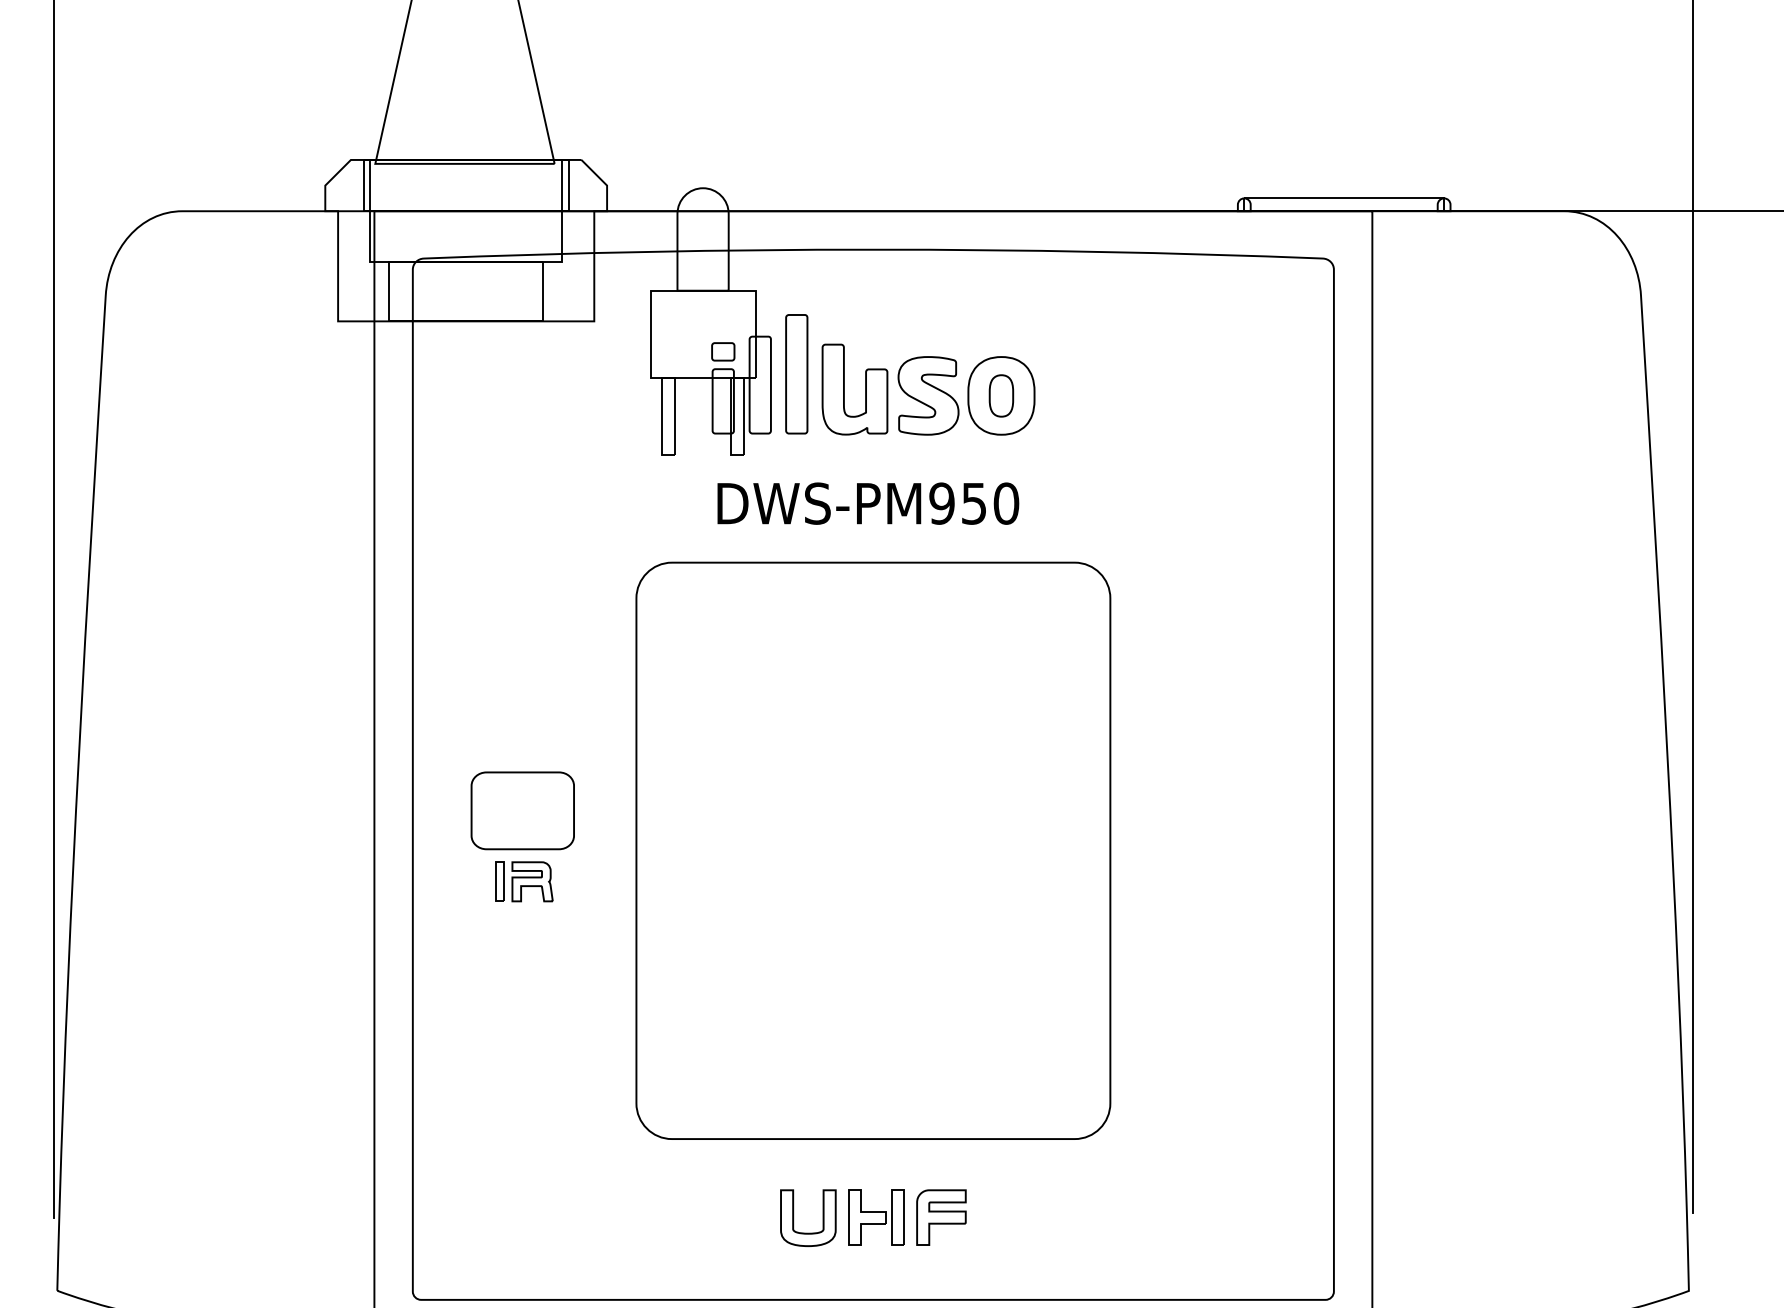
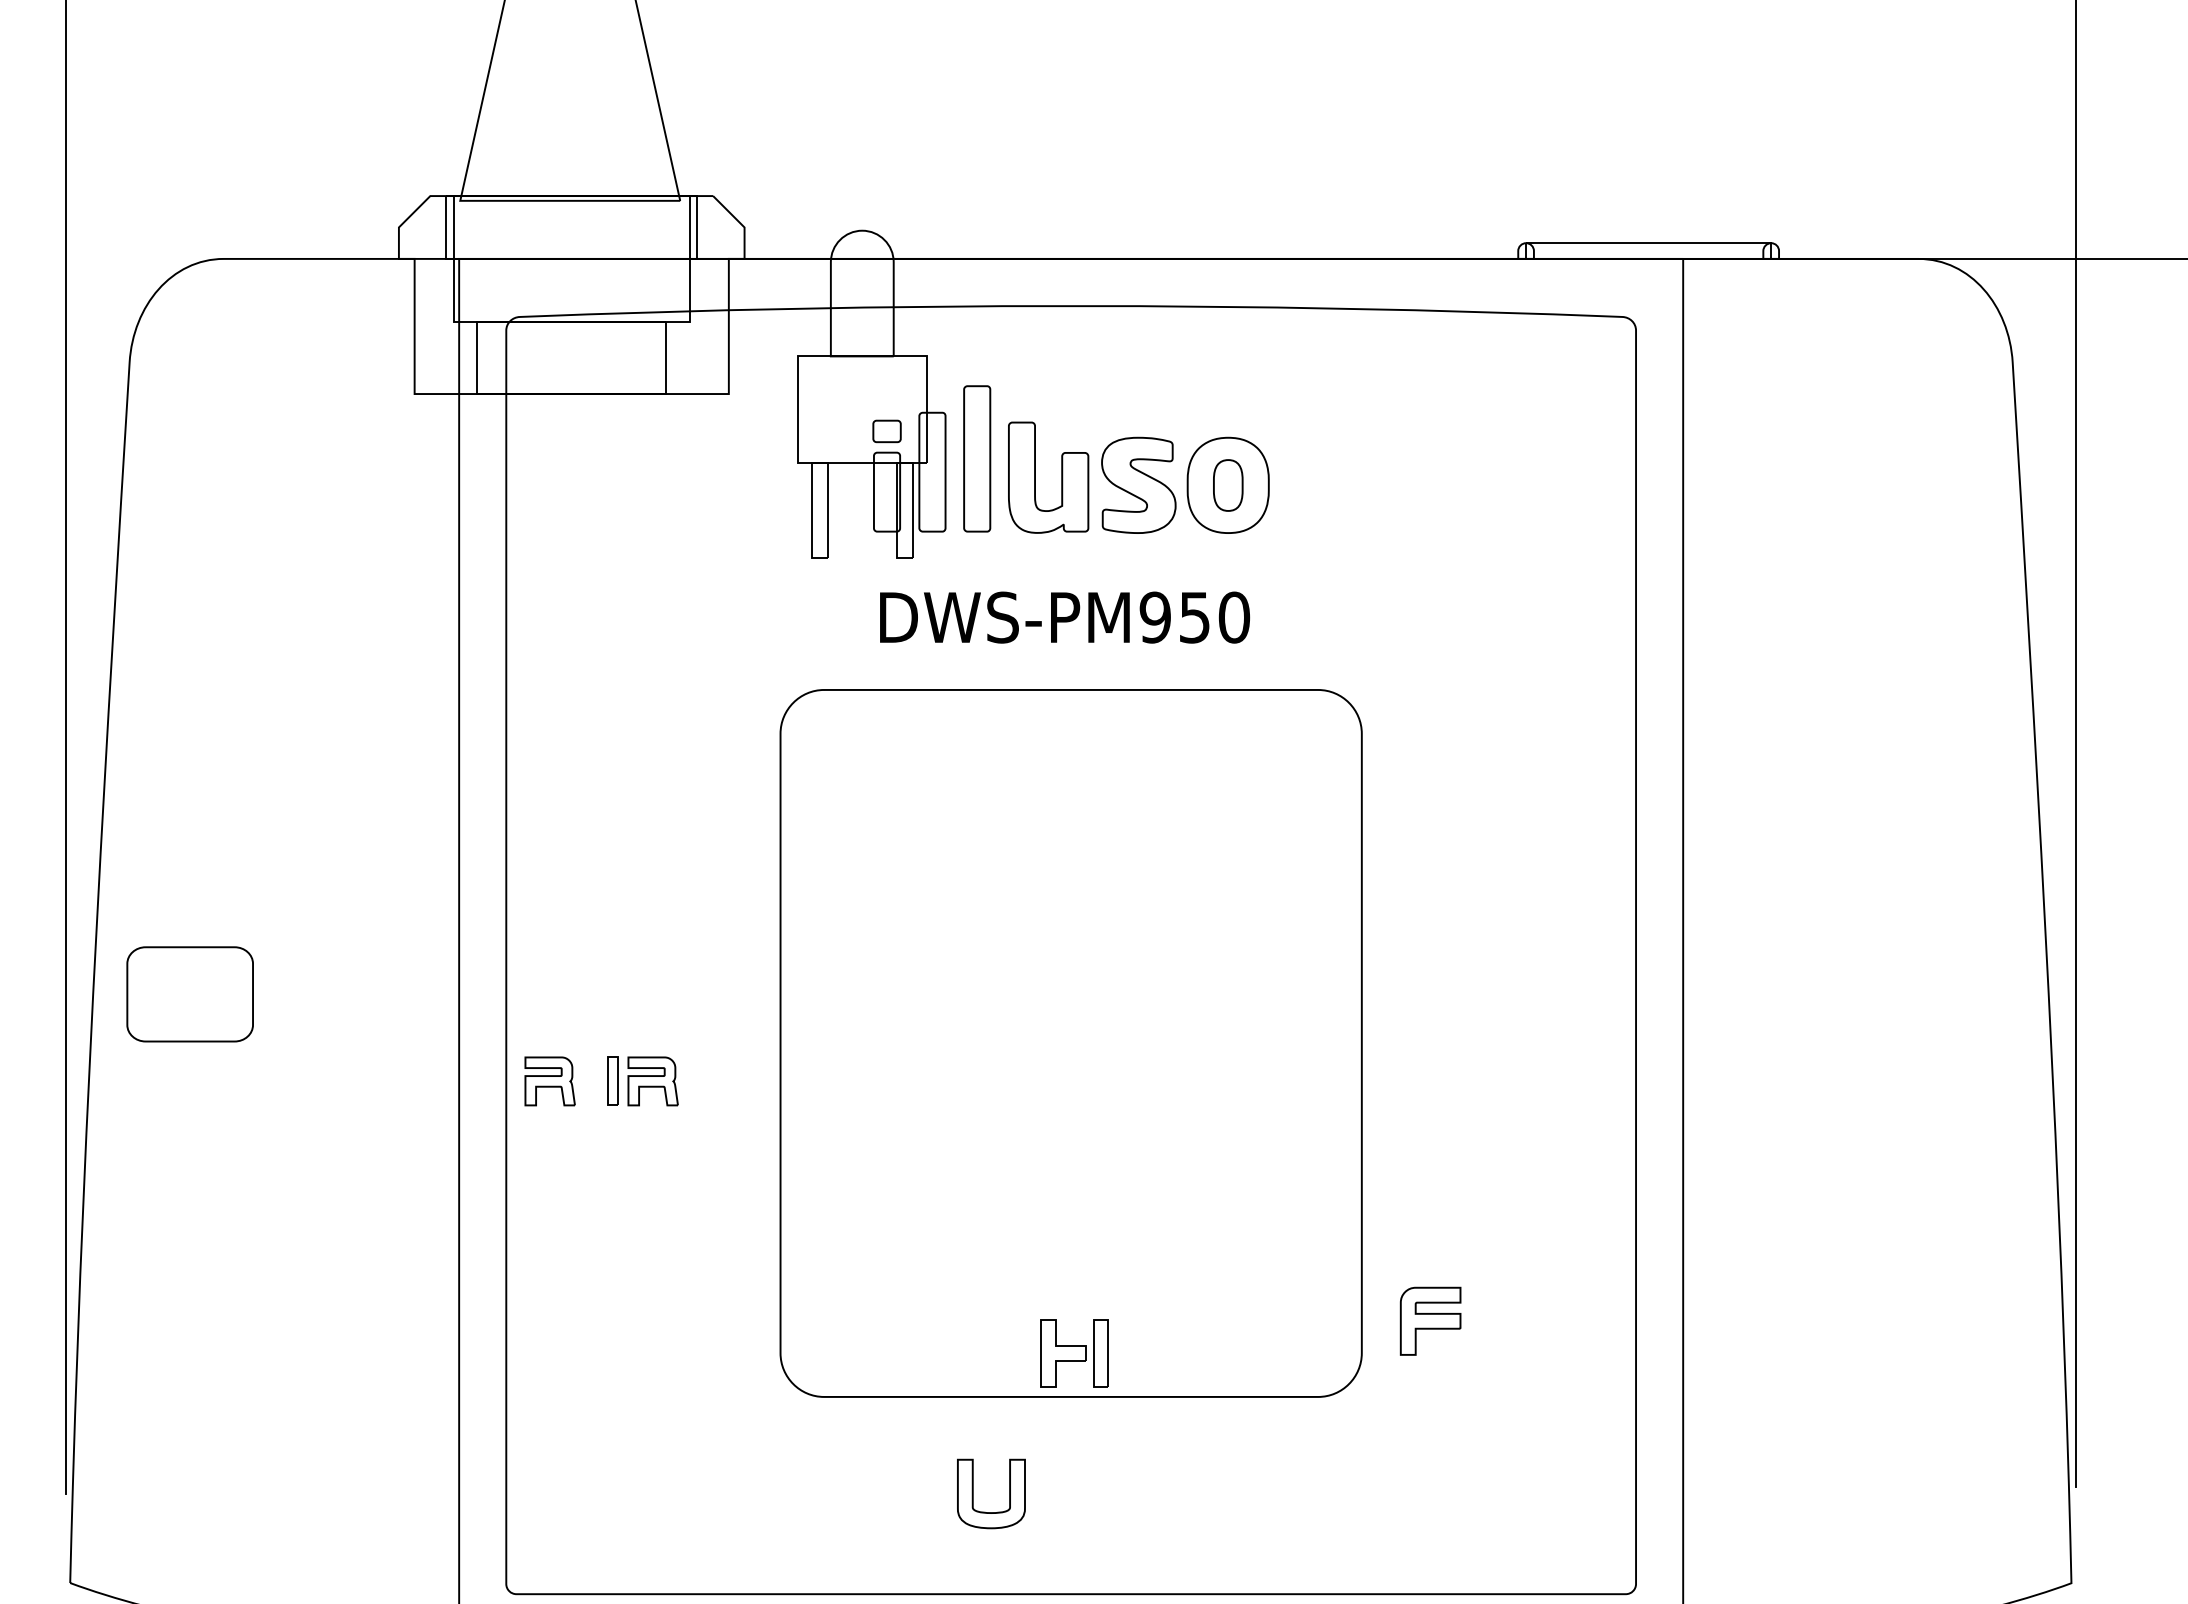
part: (522, 810) -> (189, 994), moved
part: (448, 881) -> (549, 1081), added
part: (941, 1216) -> (1430, 1320), moved
part: (876, 1217) -> (1074, 1353), moved

